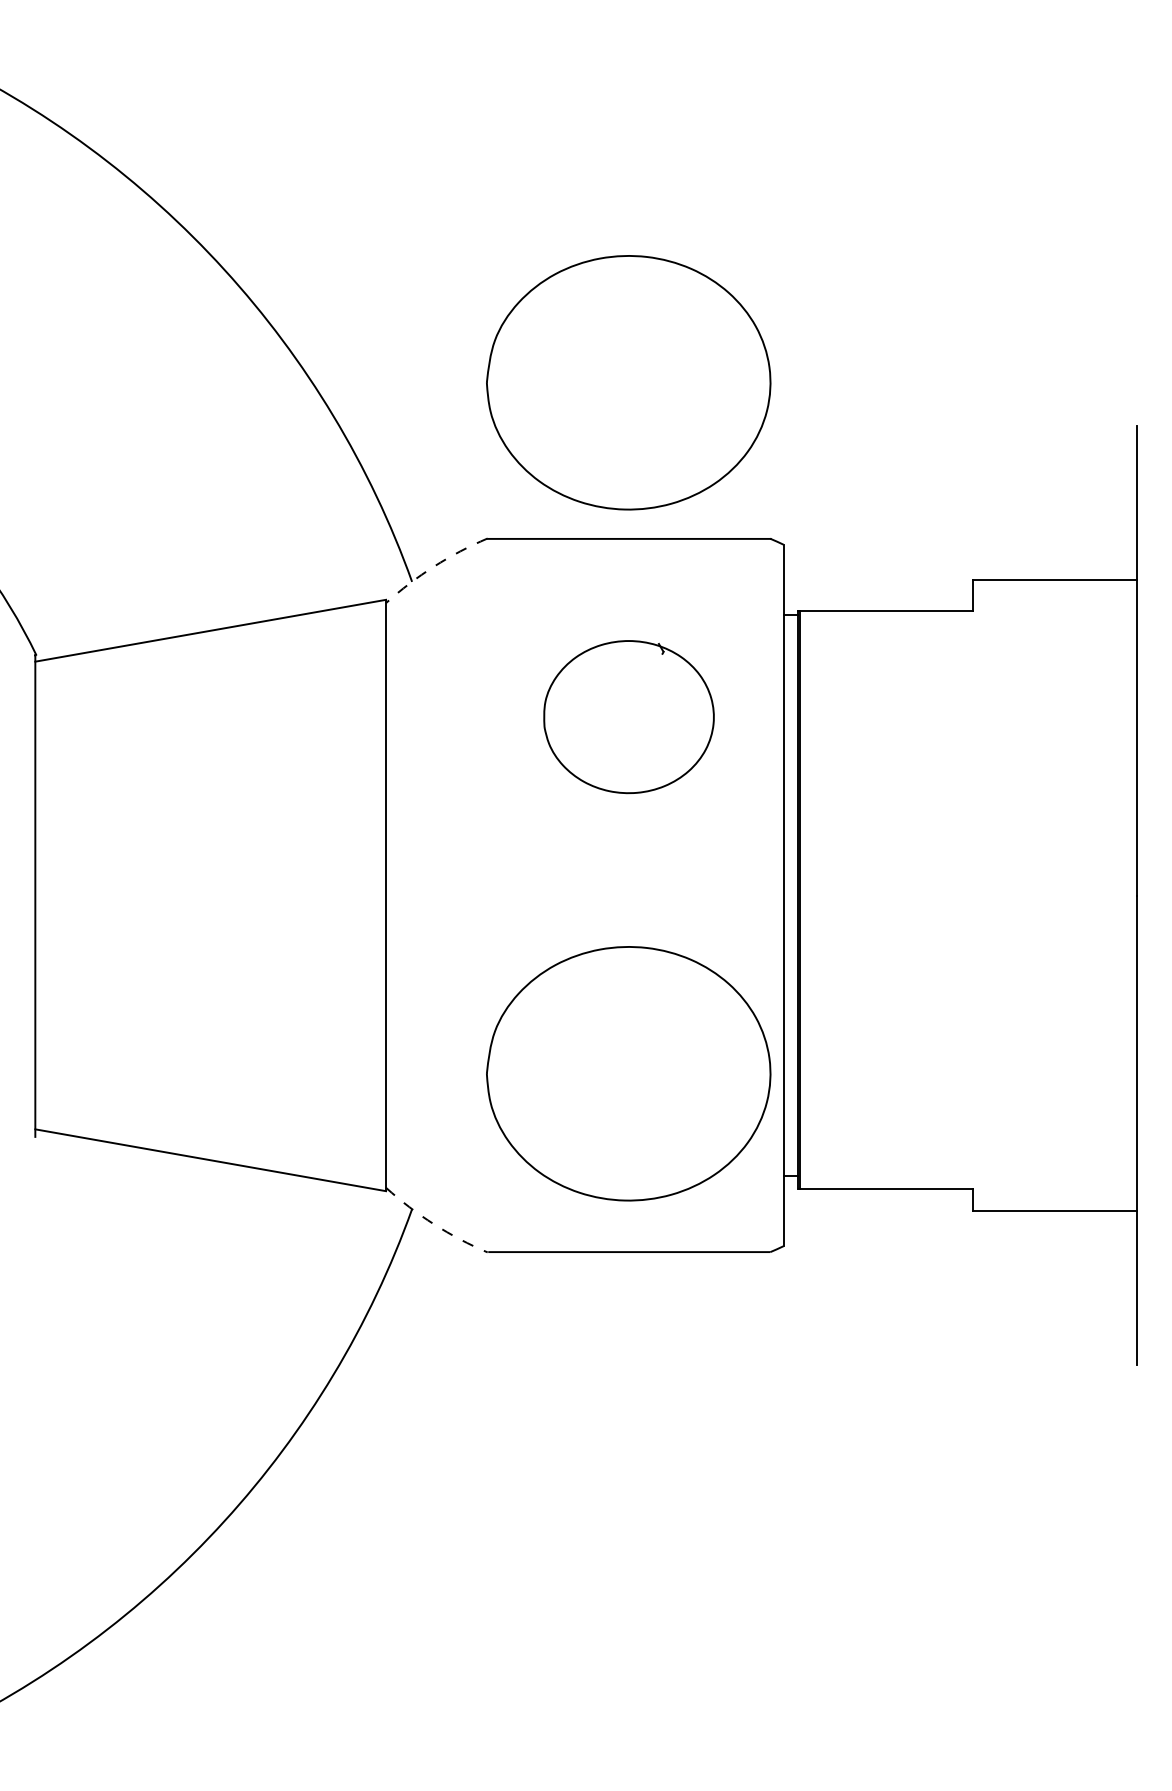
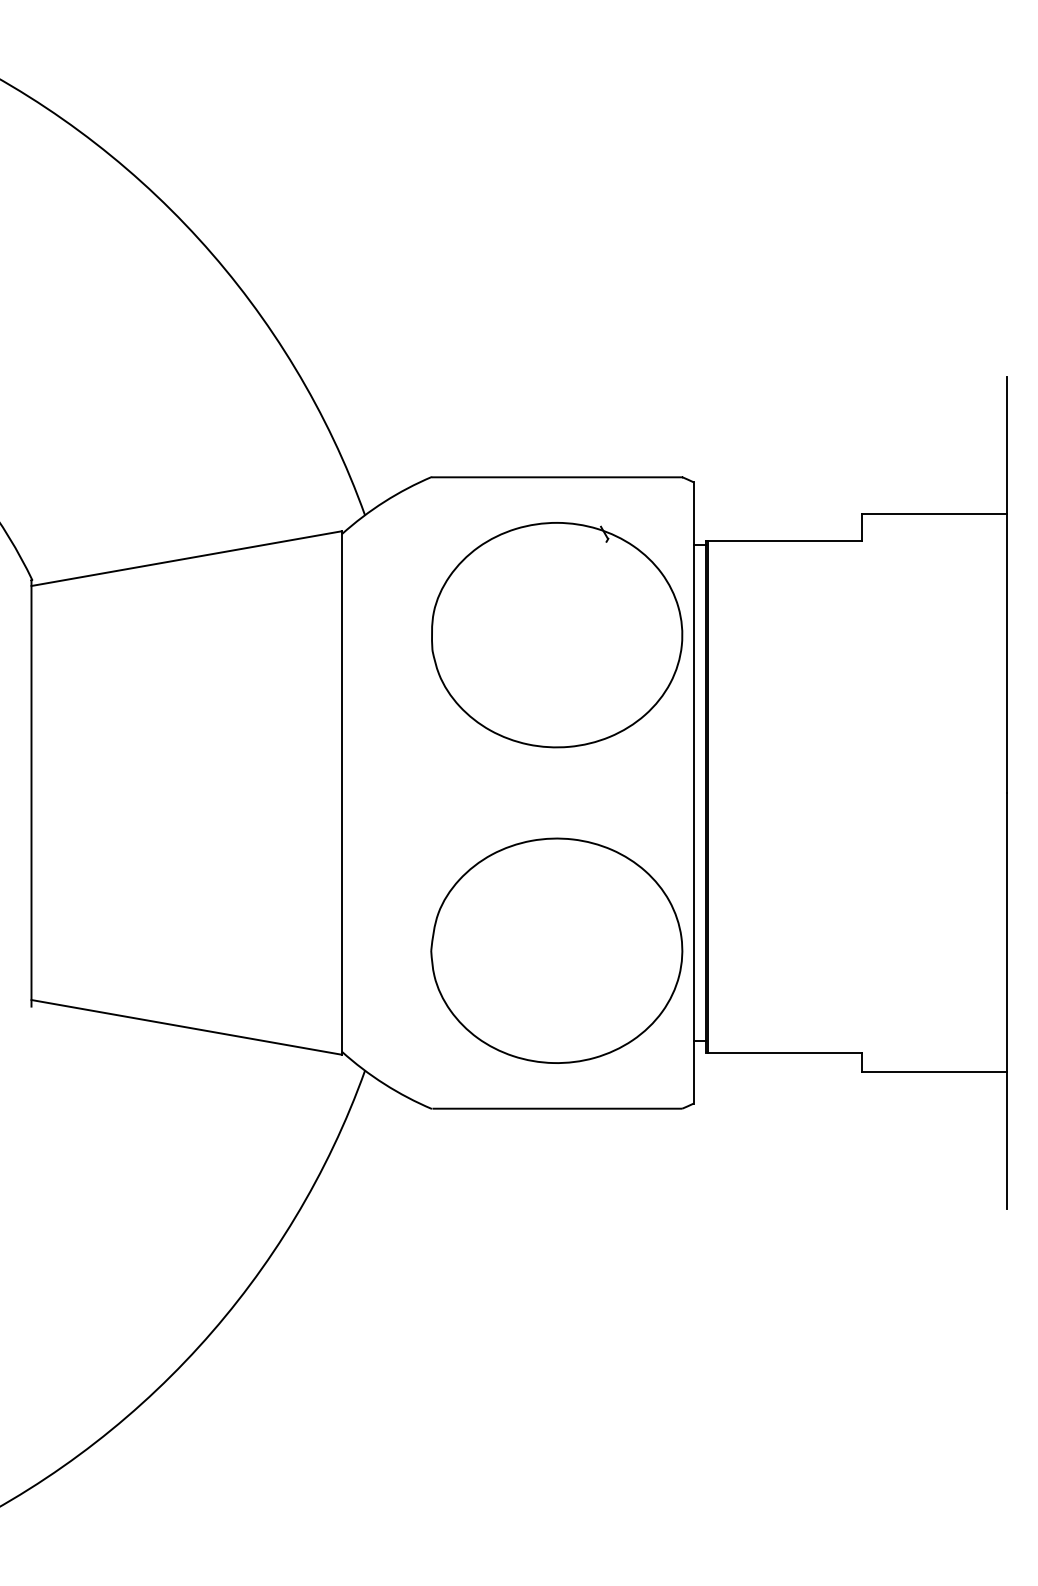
part: (628, 382) -> (556, 338), removed
arc: (434, 566) -> (384, 501), dashed -> solid
part: (628, 716) -> (556, 634), size x1.67
arc: (434, 1224) -> (384, 1084), dashed -> solid

